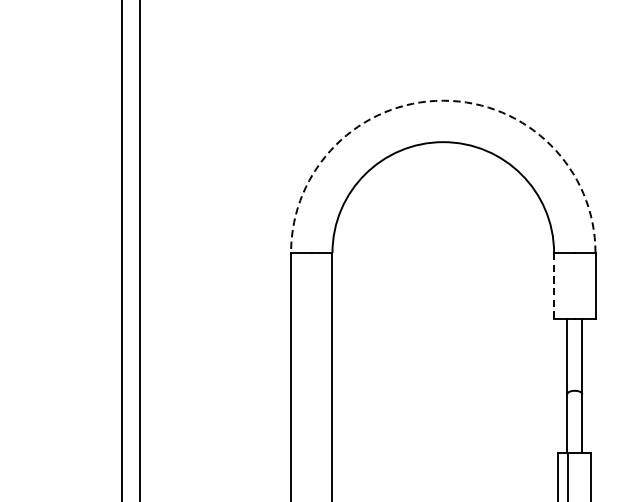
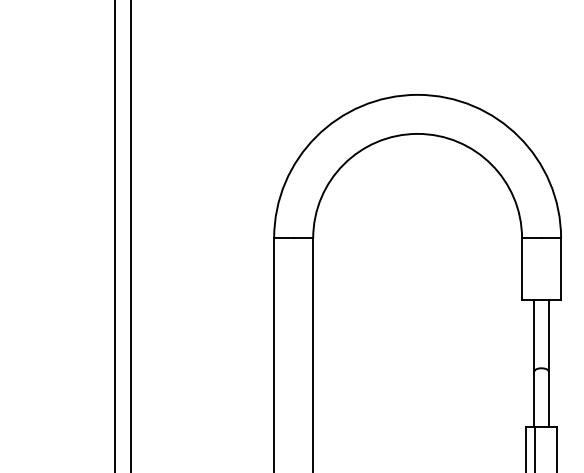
arc: (443, 100) -> (417, 94), dashed -> solid
line: (554, 286) -> (522, 269), dashed -> solid

